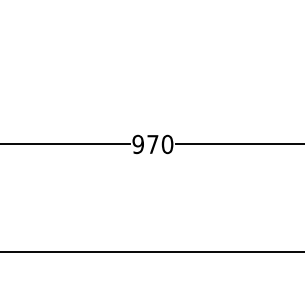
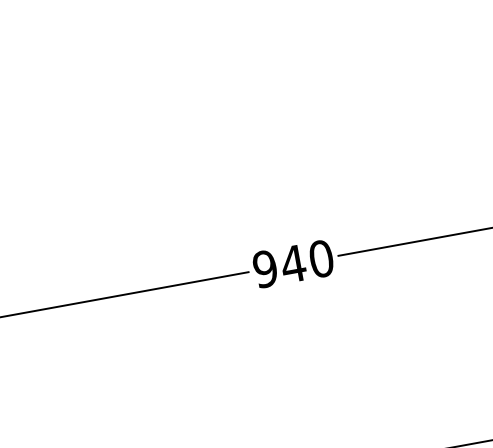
text: (152, 144) -> (292, 264), 970 -> 940

